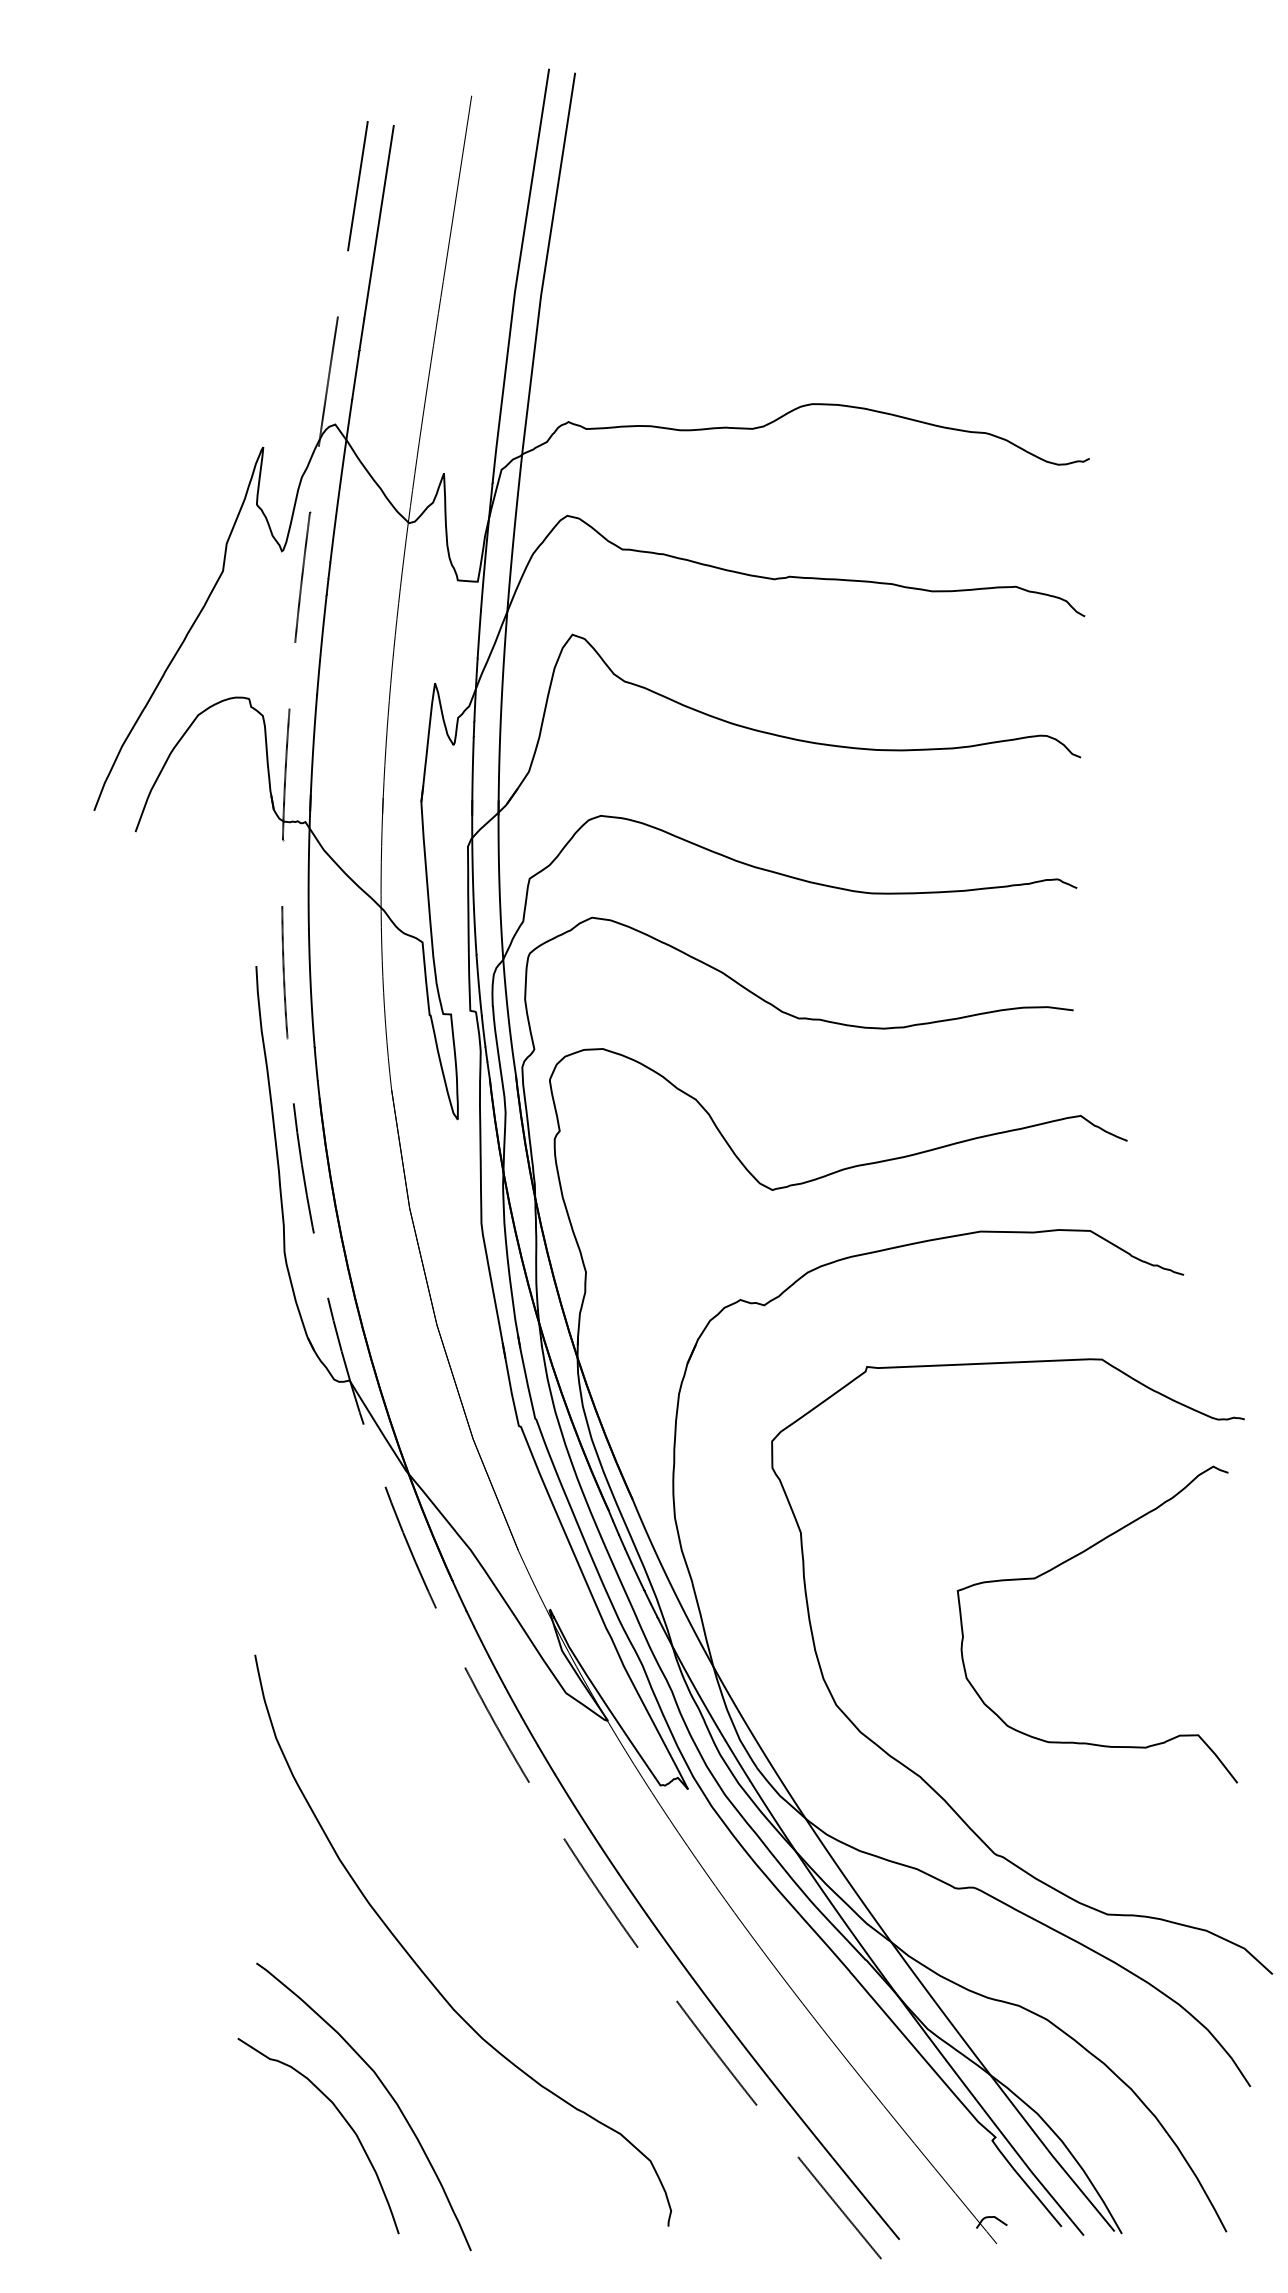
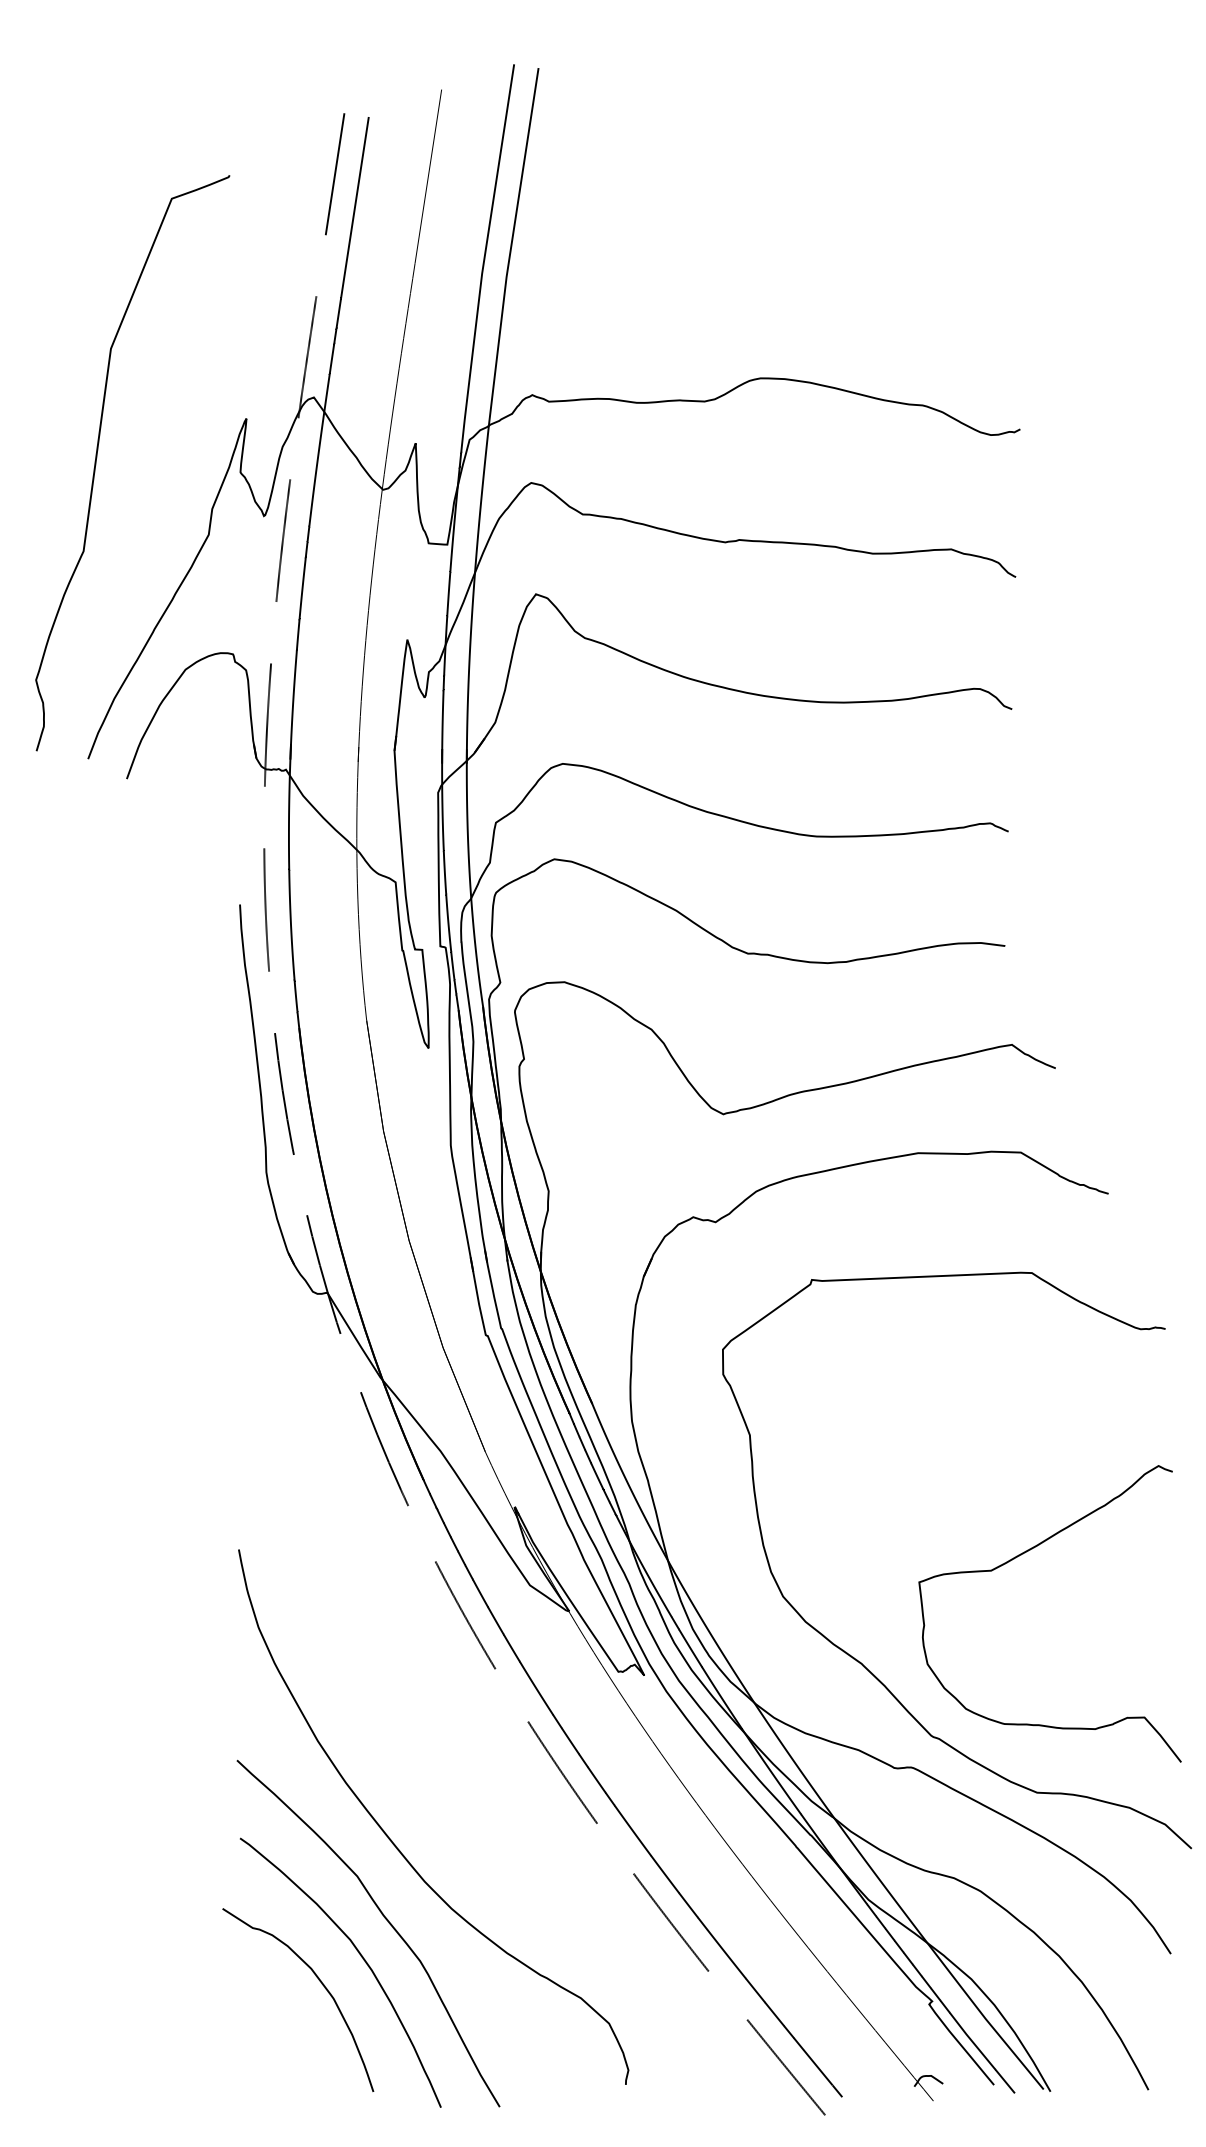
curve: (103, 493) -> (96, 462), added
curve: (1066, 1562) -> (1021, 1555), moved
curve: (409, 2047) -> (383, 1917), added

